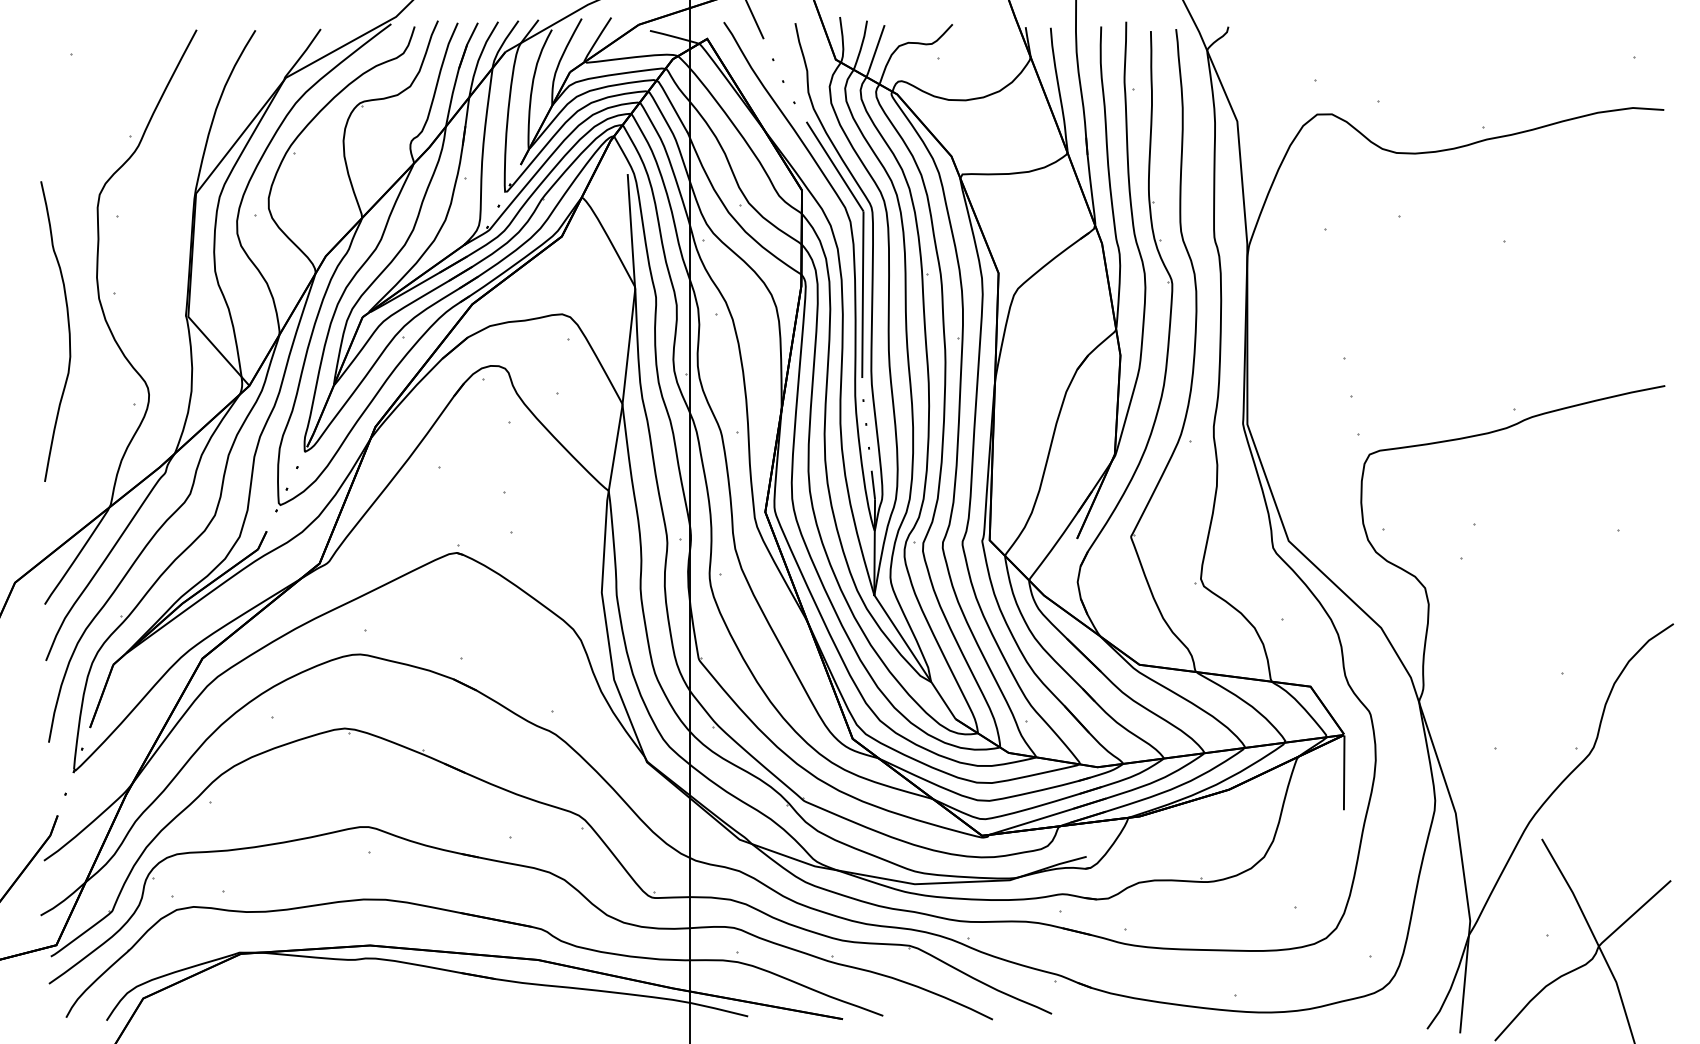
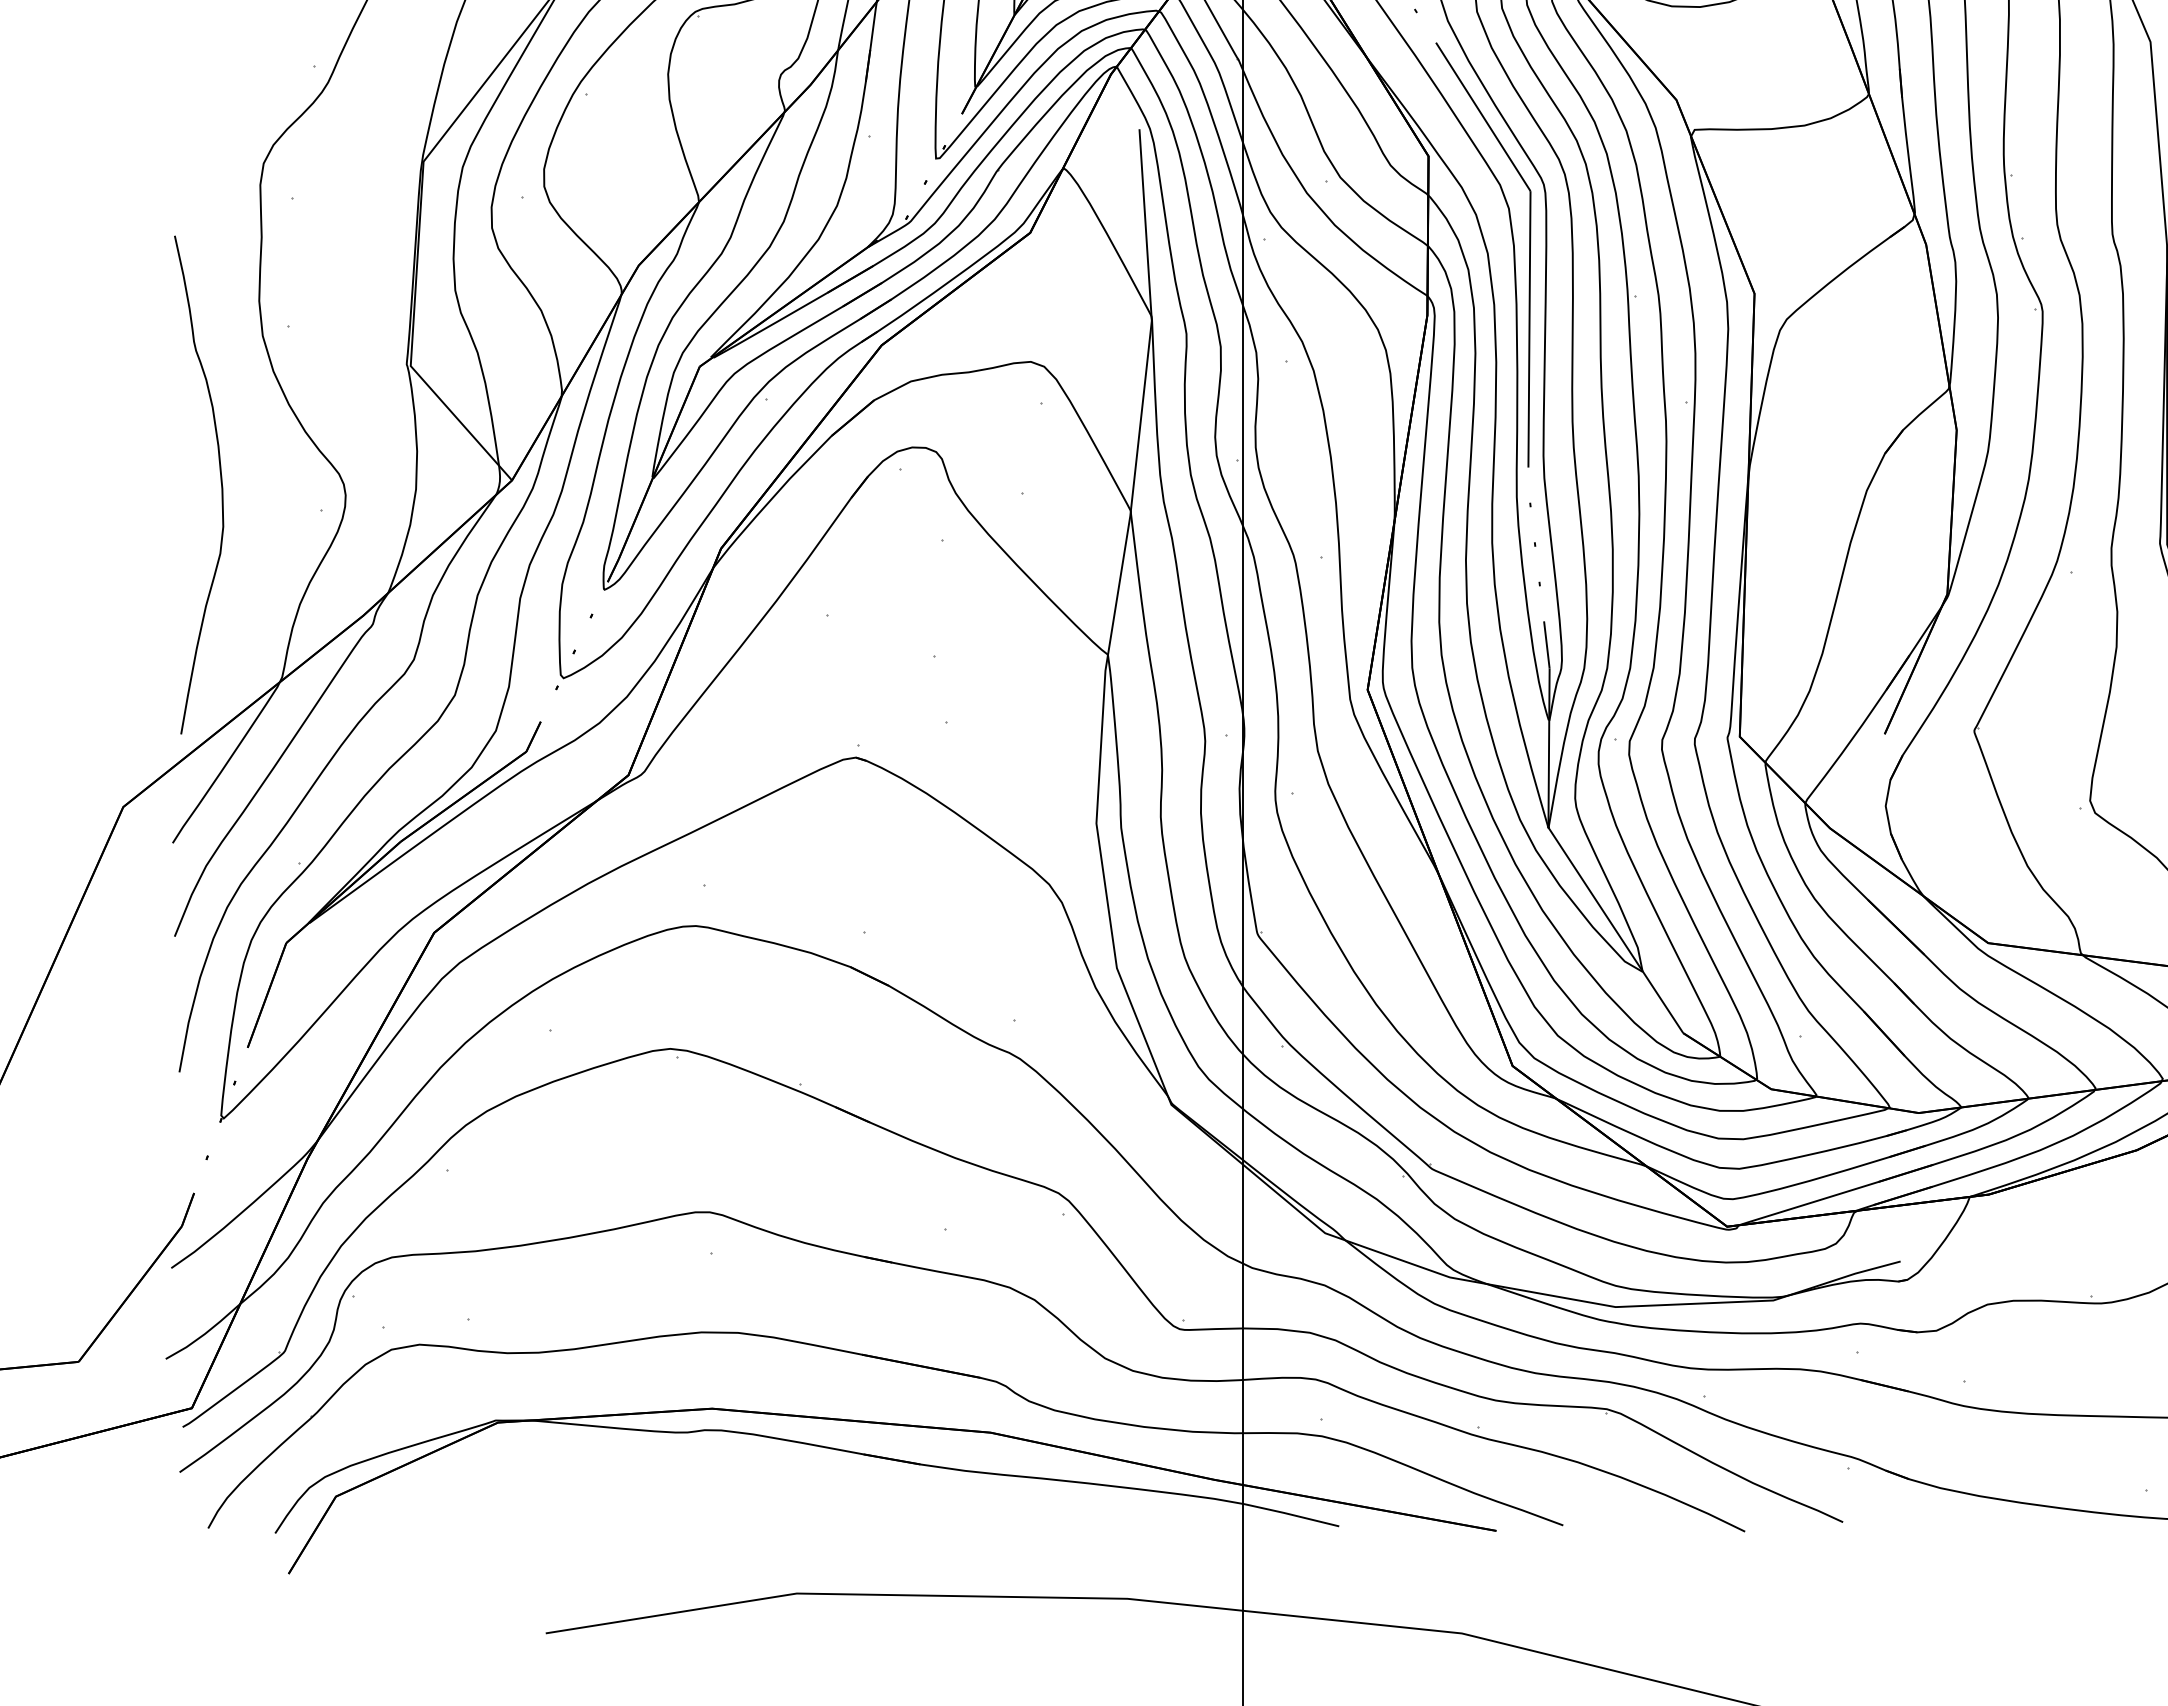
curve: (68, 331) -> (220, 484), moved

